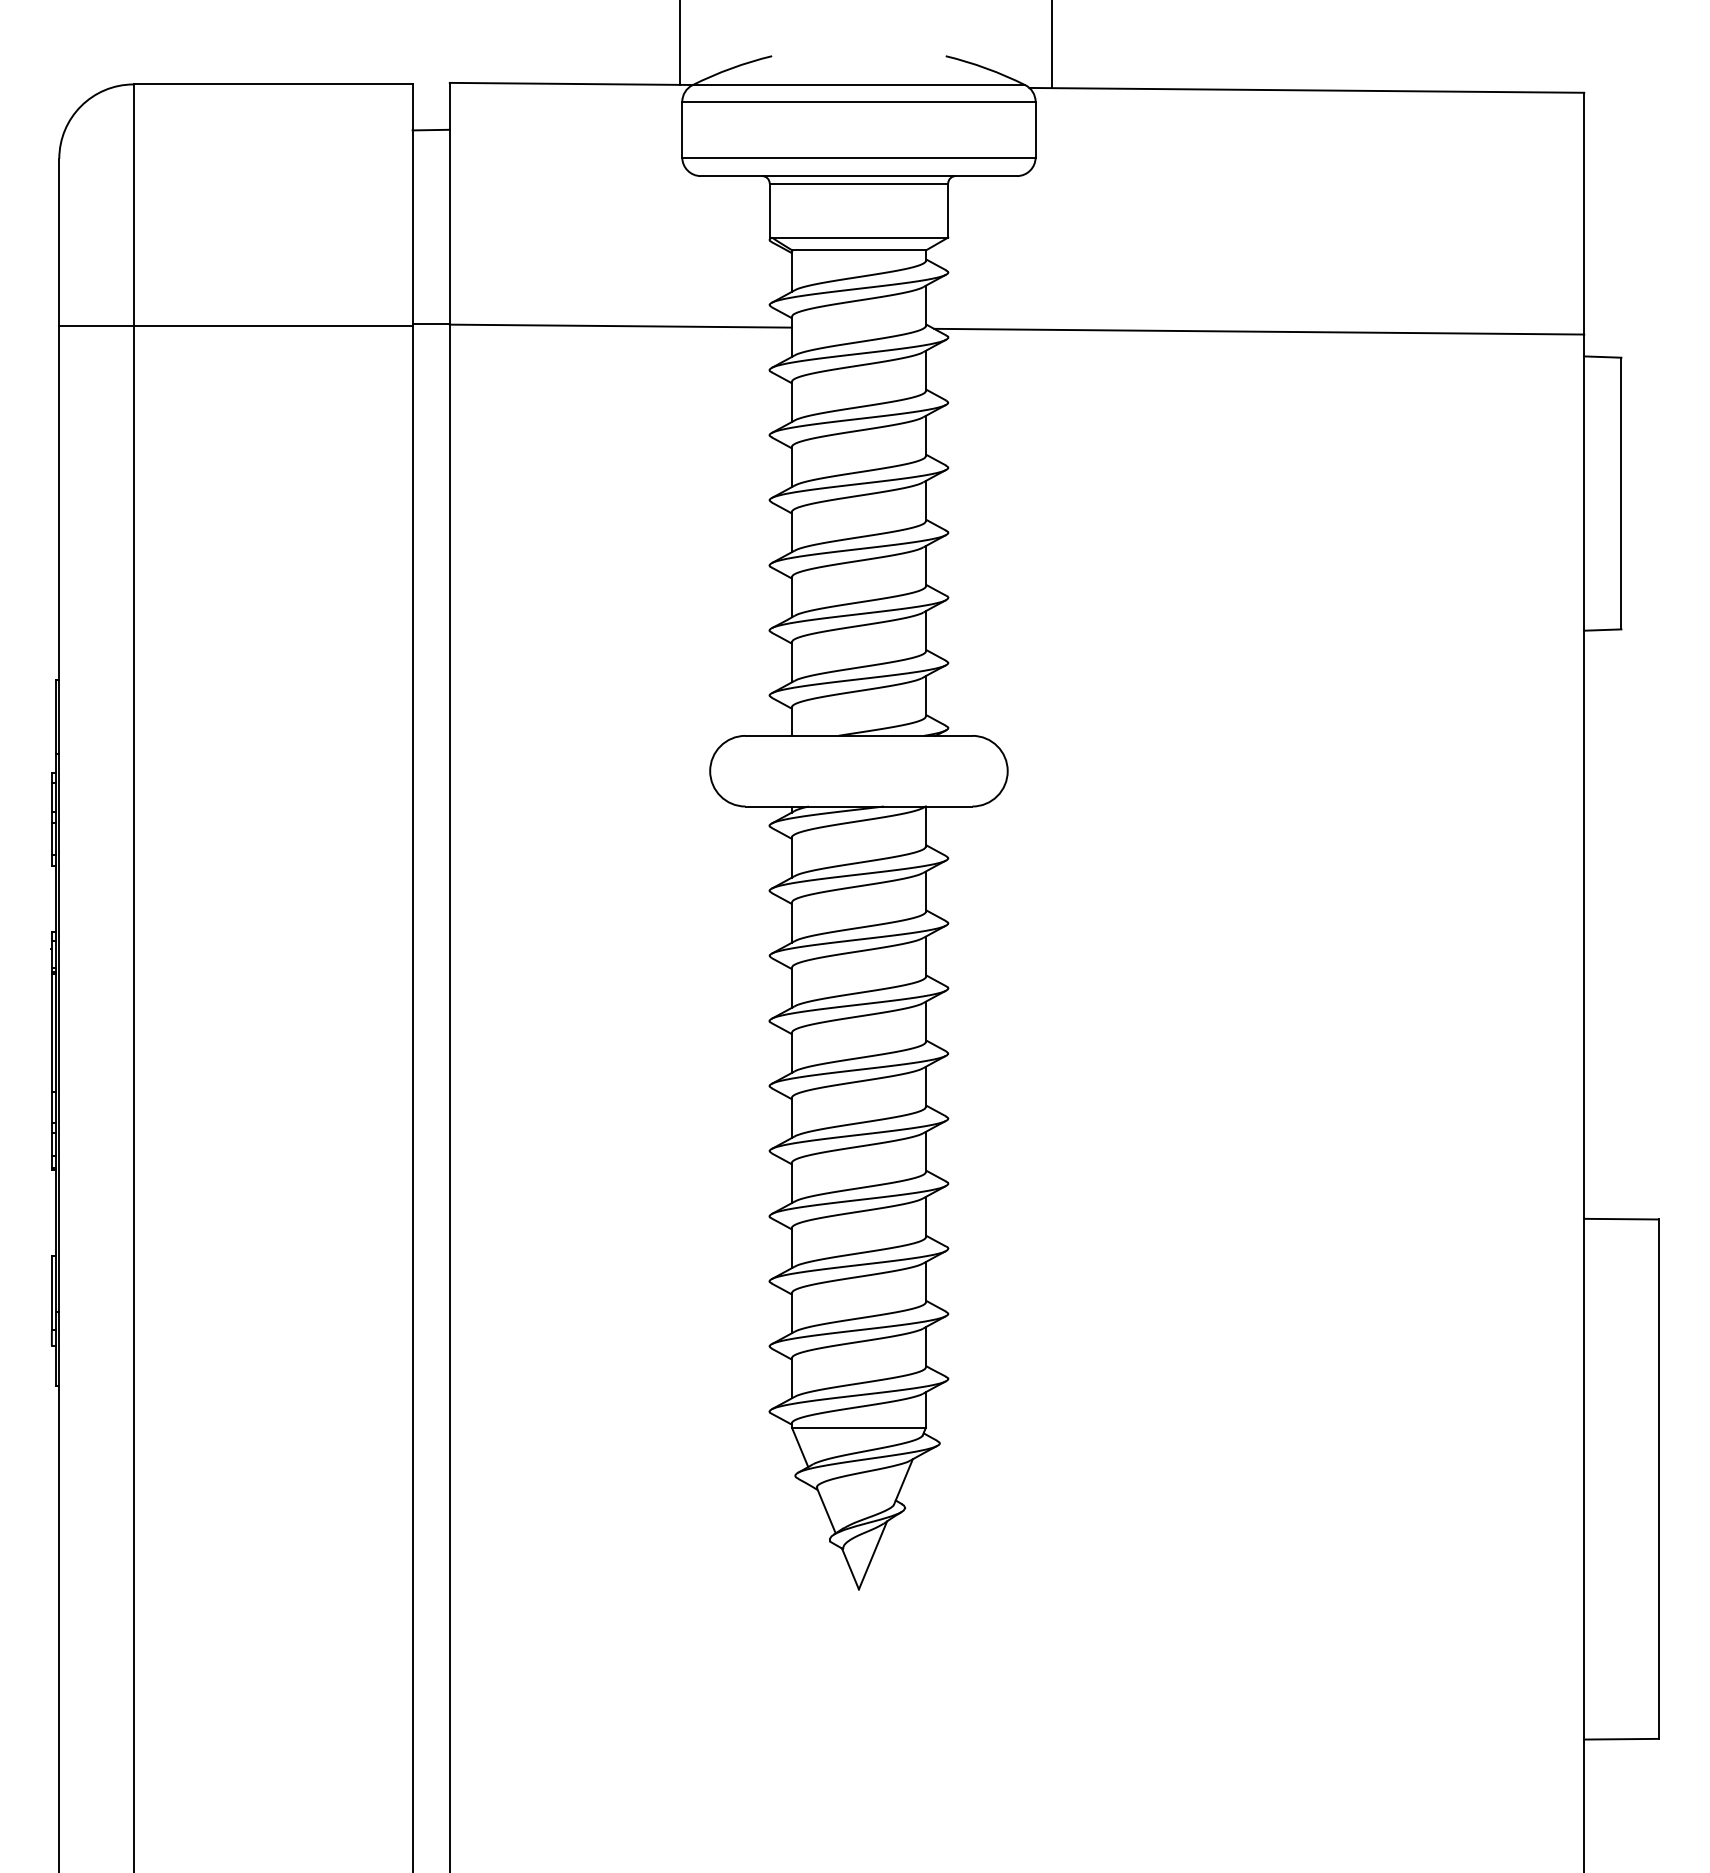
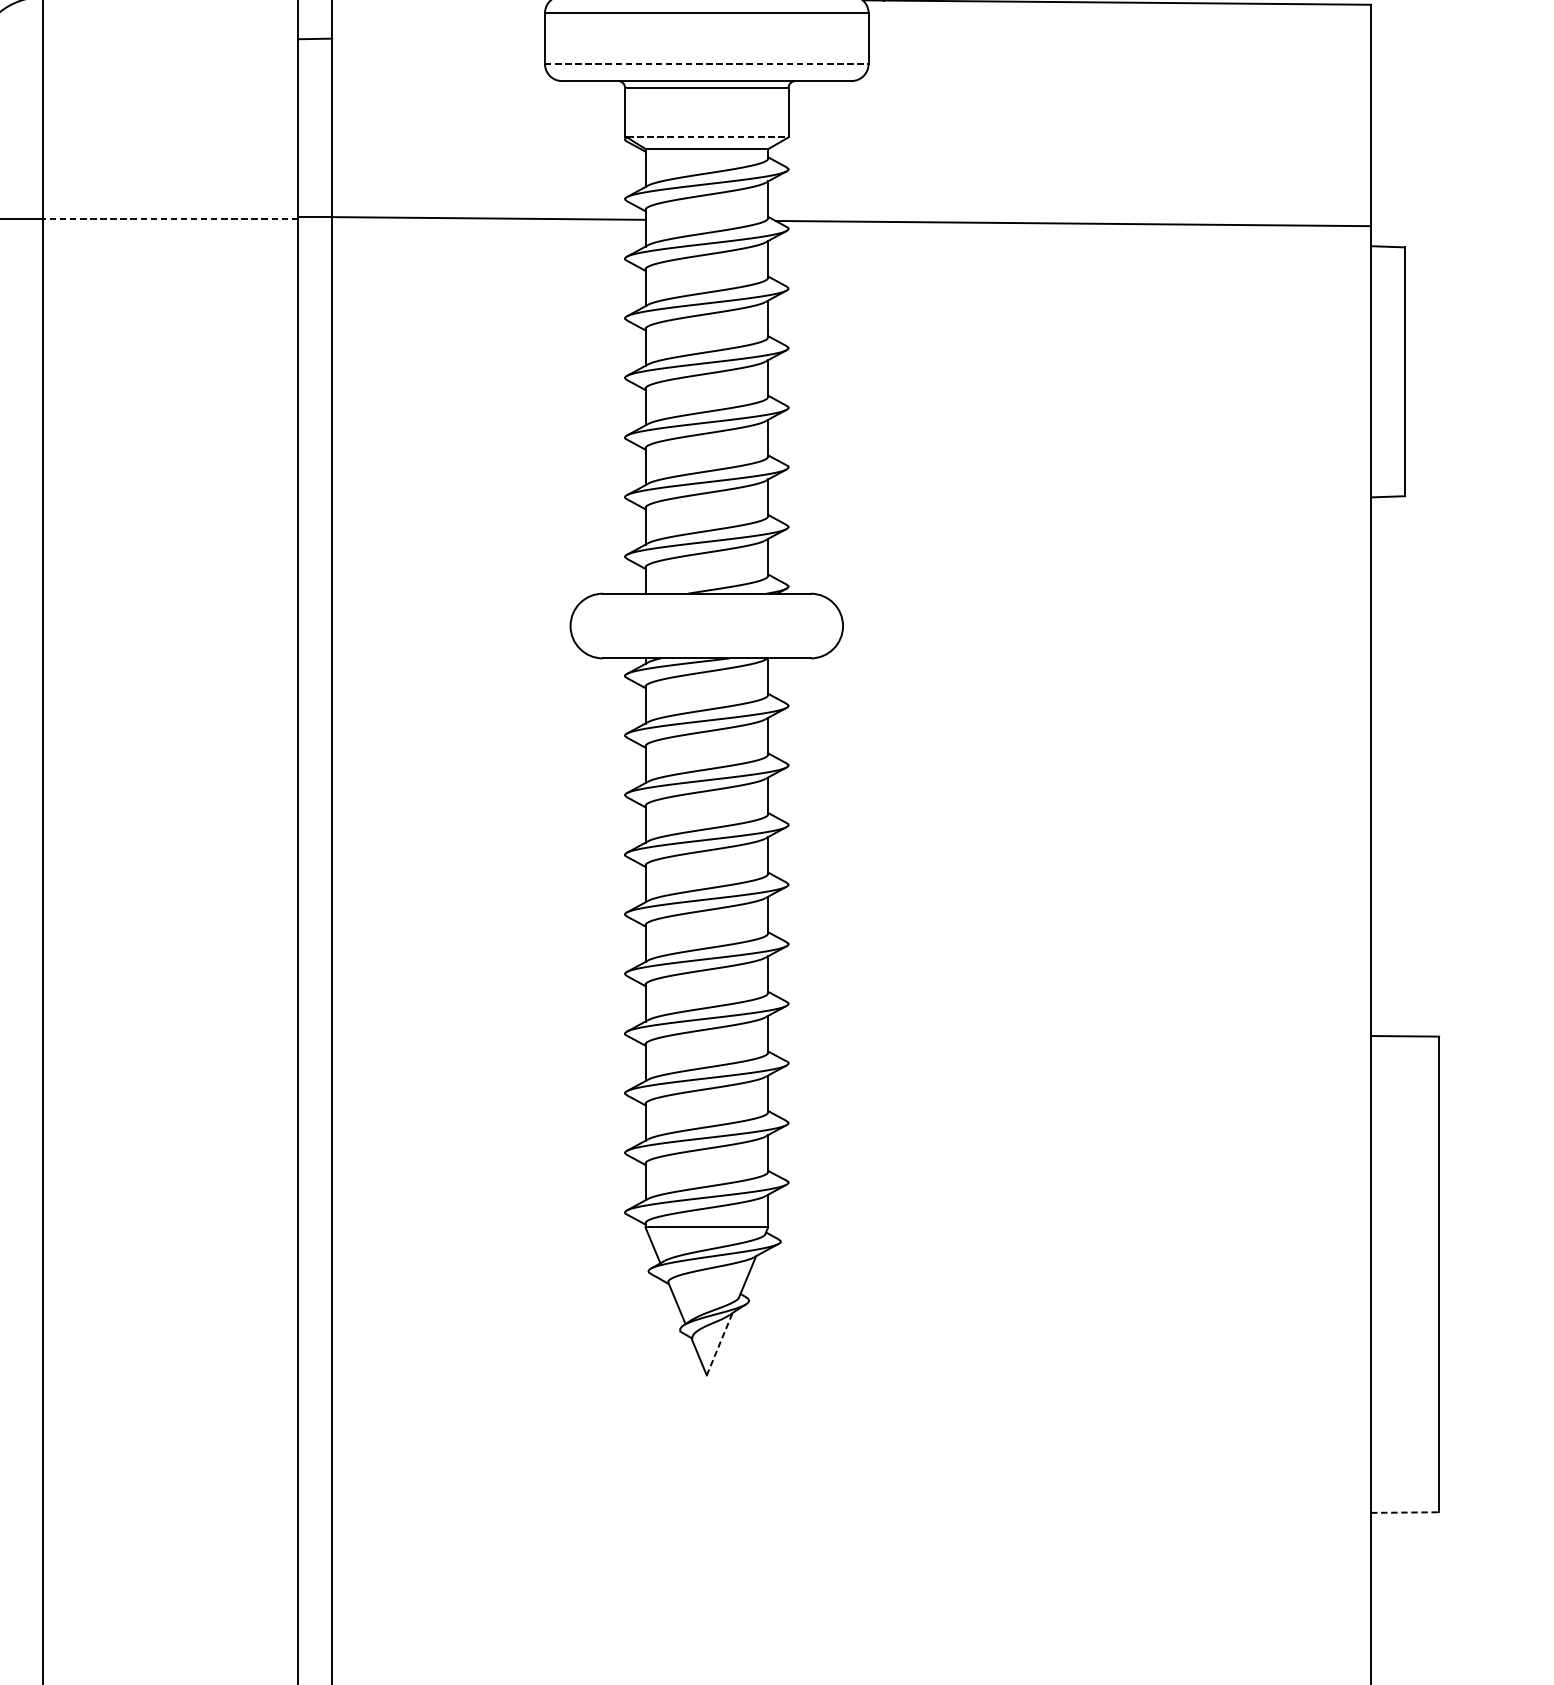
line: (858, 157) -> (706, 64), solid -> dashed
line: (860, 237) -> (708, 137), solid -> dashed
line: (272, 326) -> (169, 218), solid -> dashed
line: (873, 1555) -> (720, 1344), solid -> dashed
line: (1621, 1739) -> (1405, 1512), solid -> dashed

